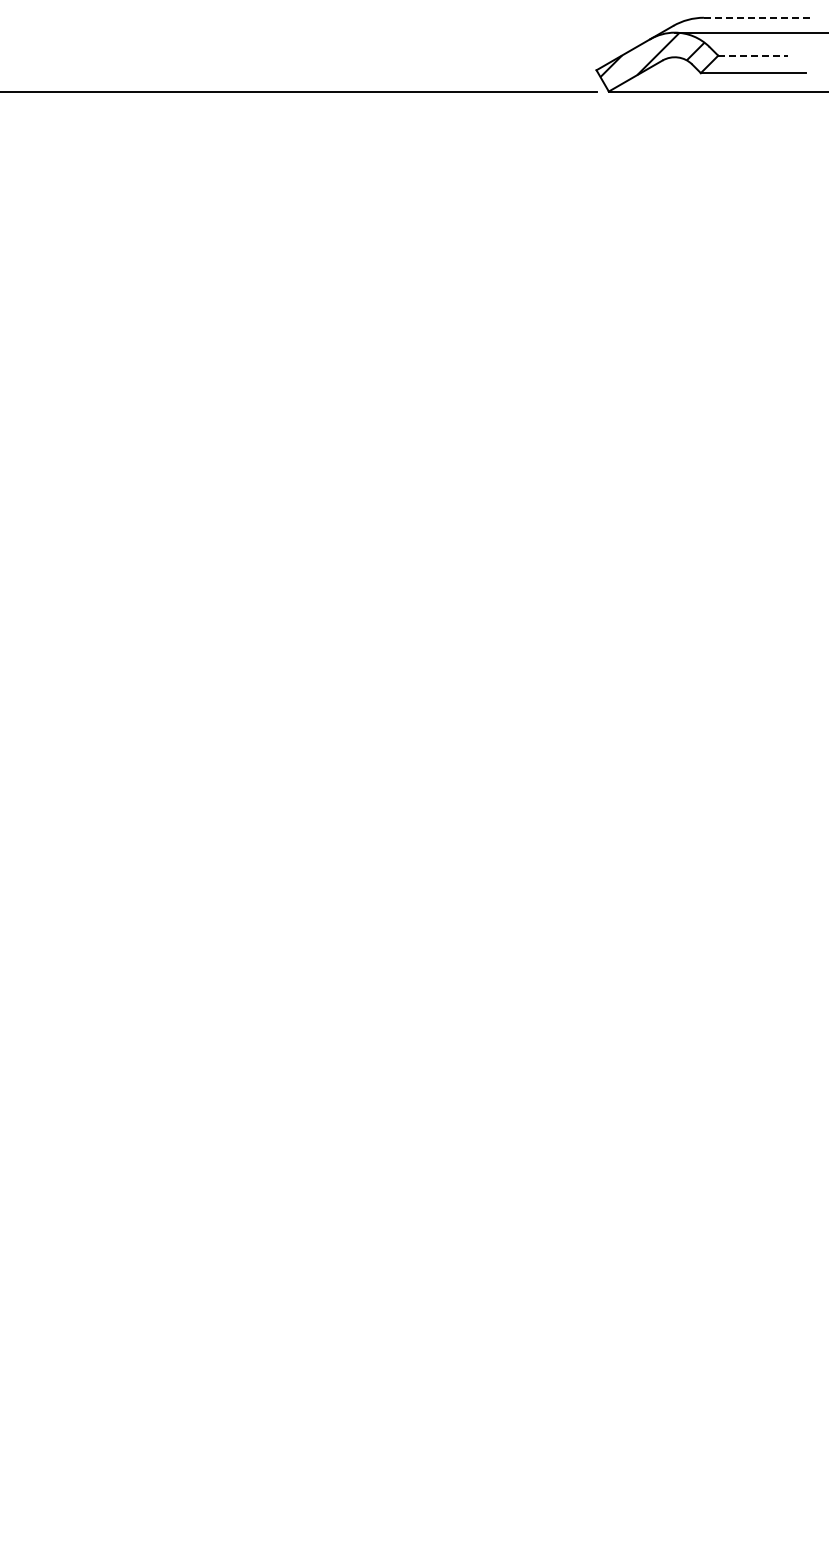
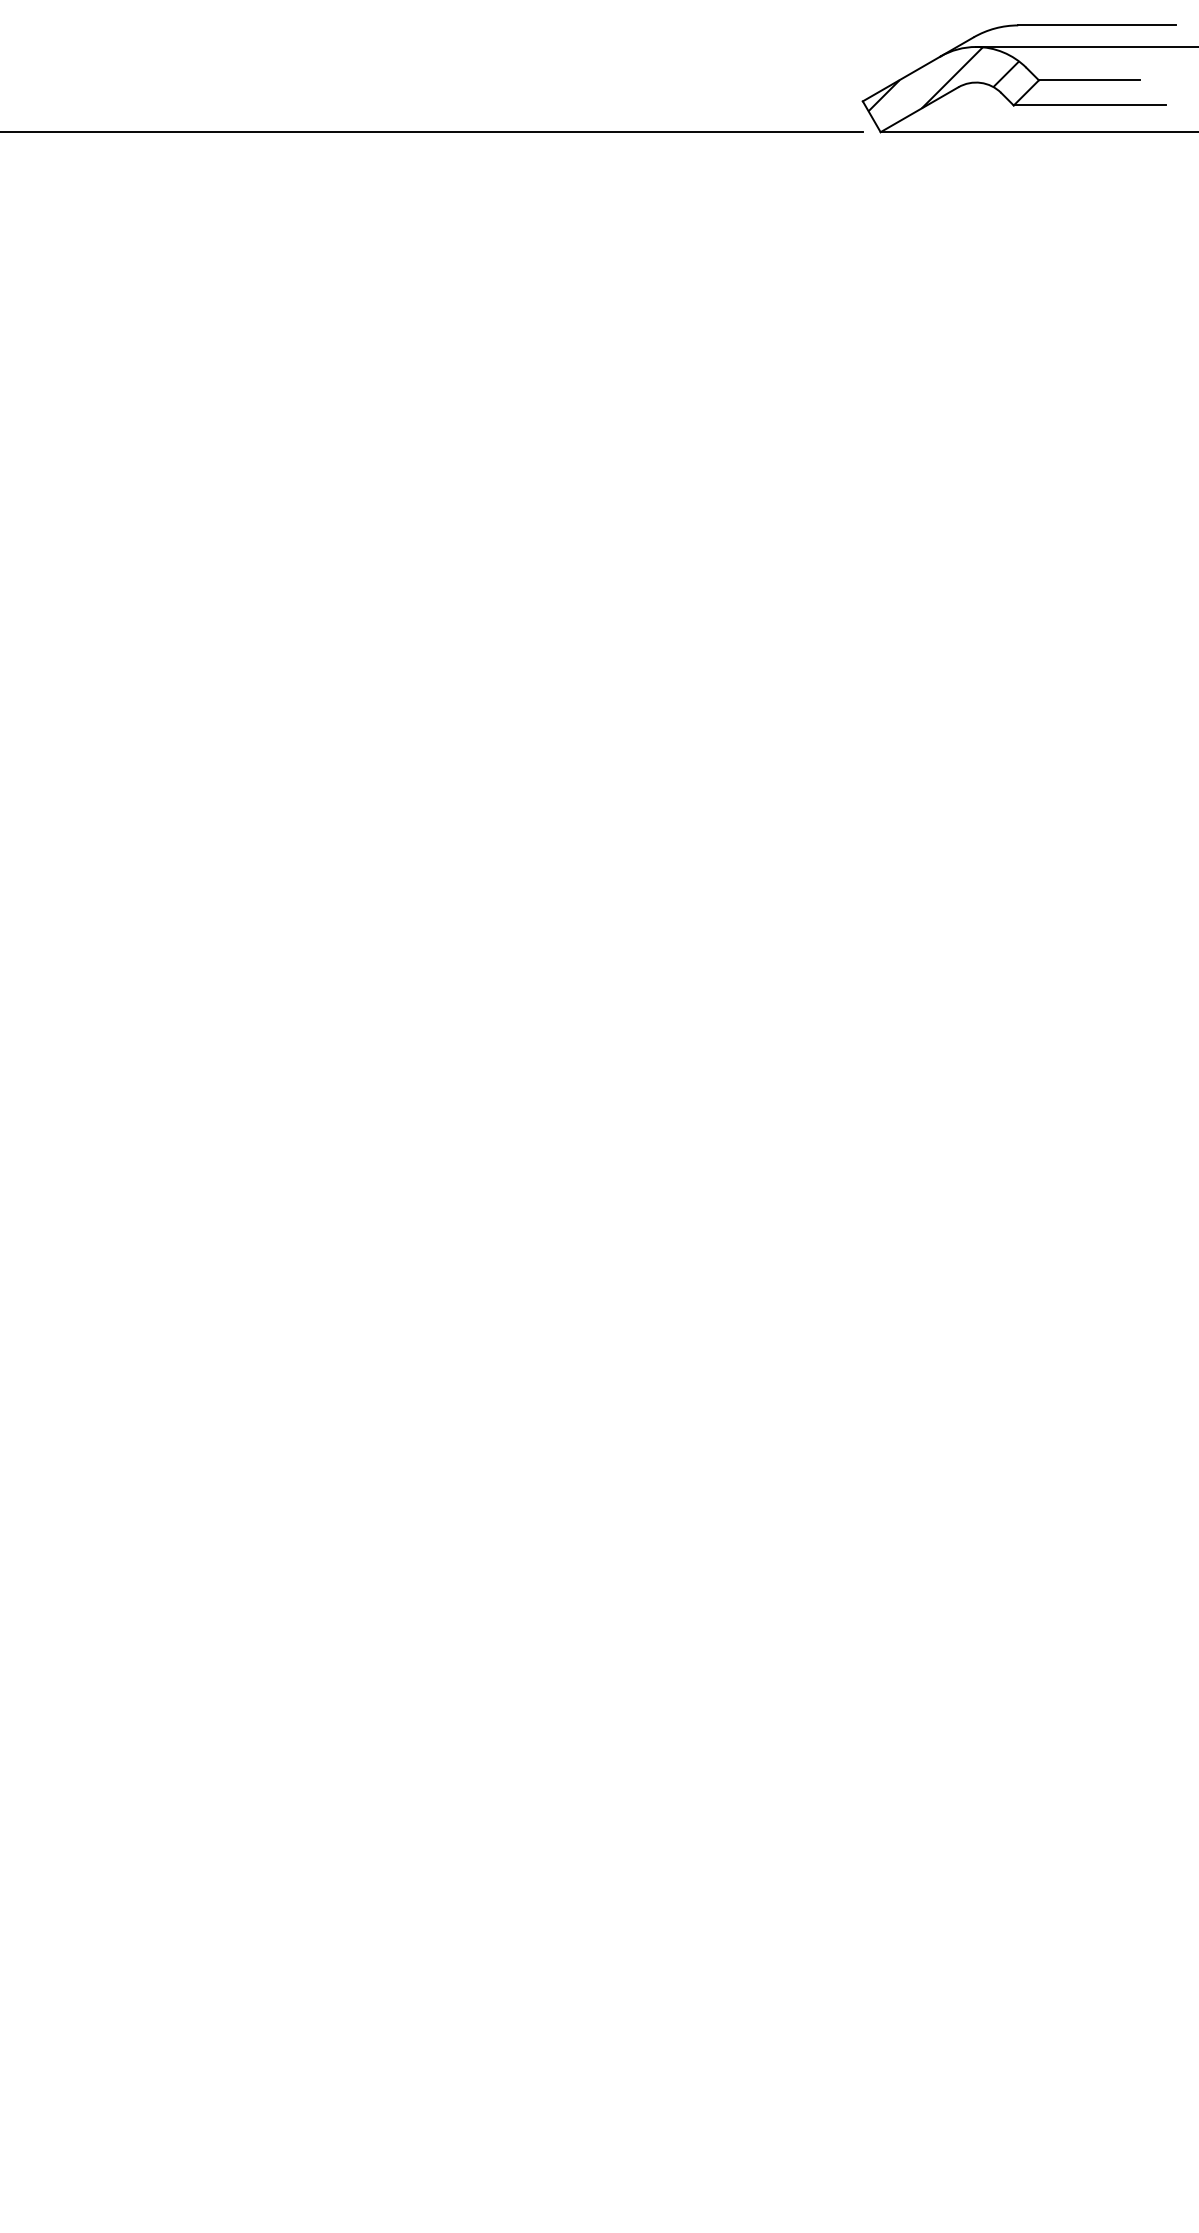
line: (758, 17) -> (1097, 25), dashed -> solid
line: (753, 55) -> (1089, 80), dashed -> solid

